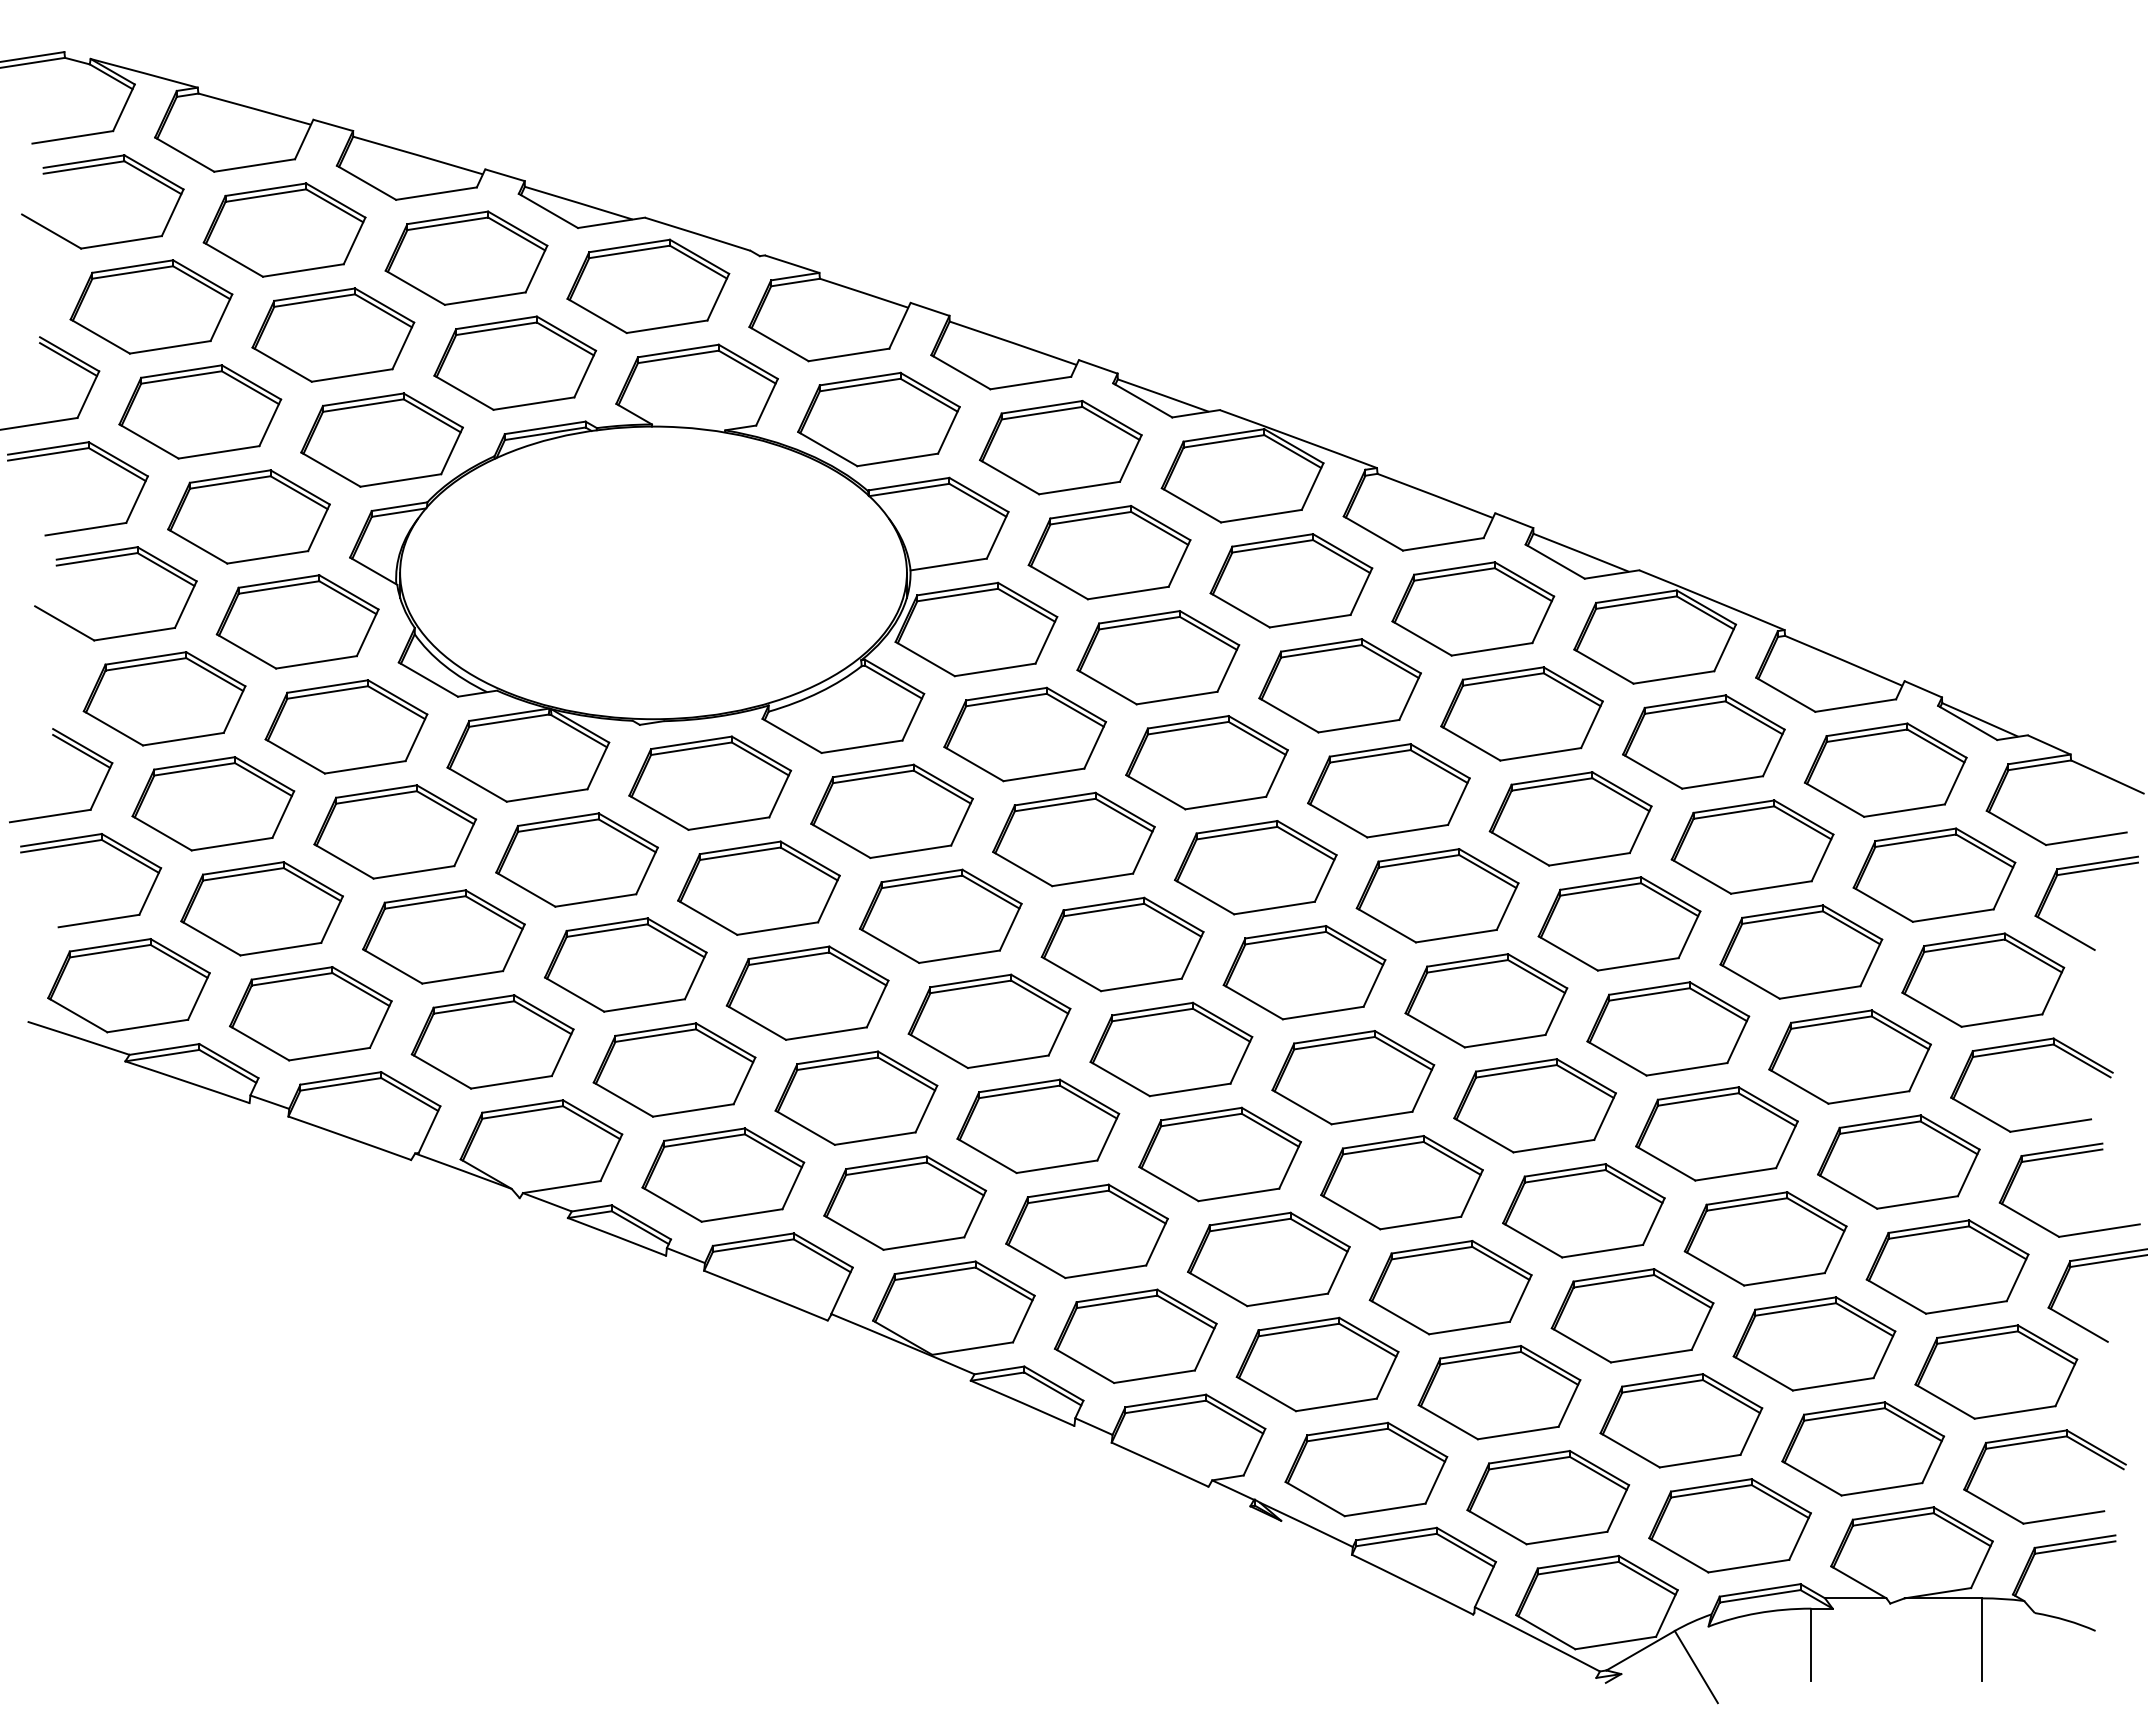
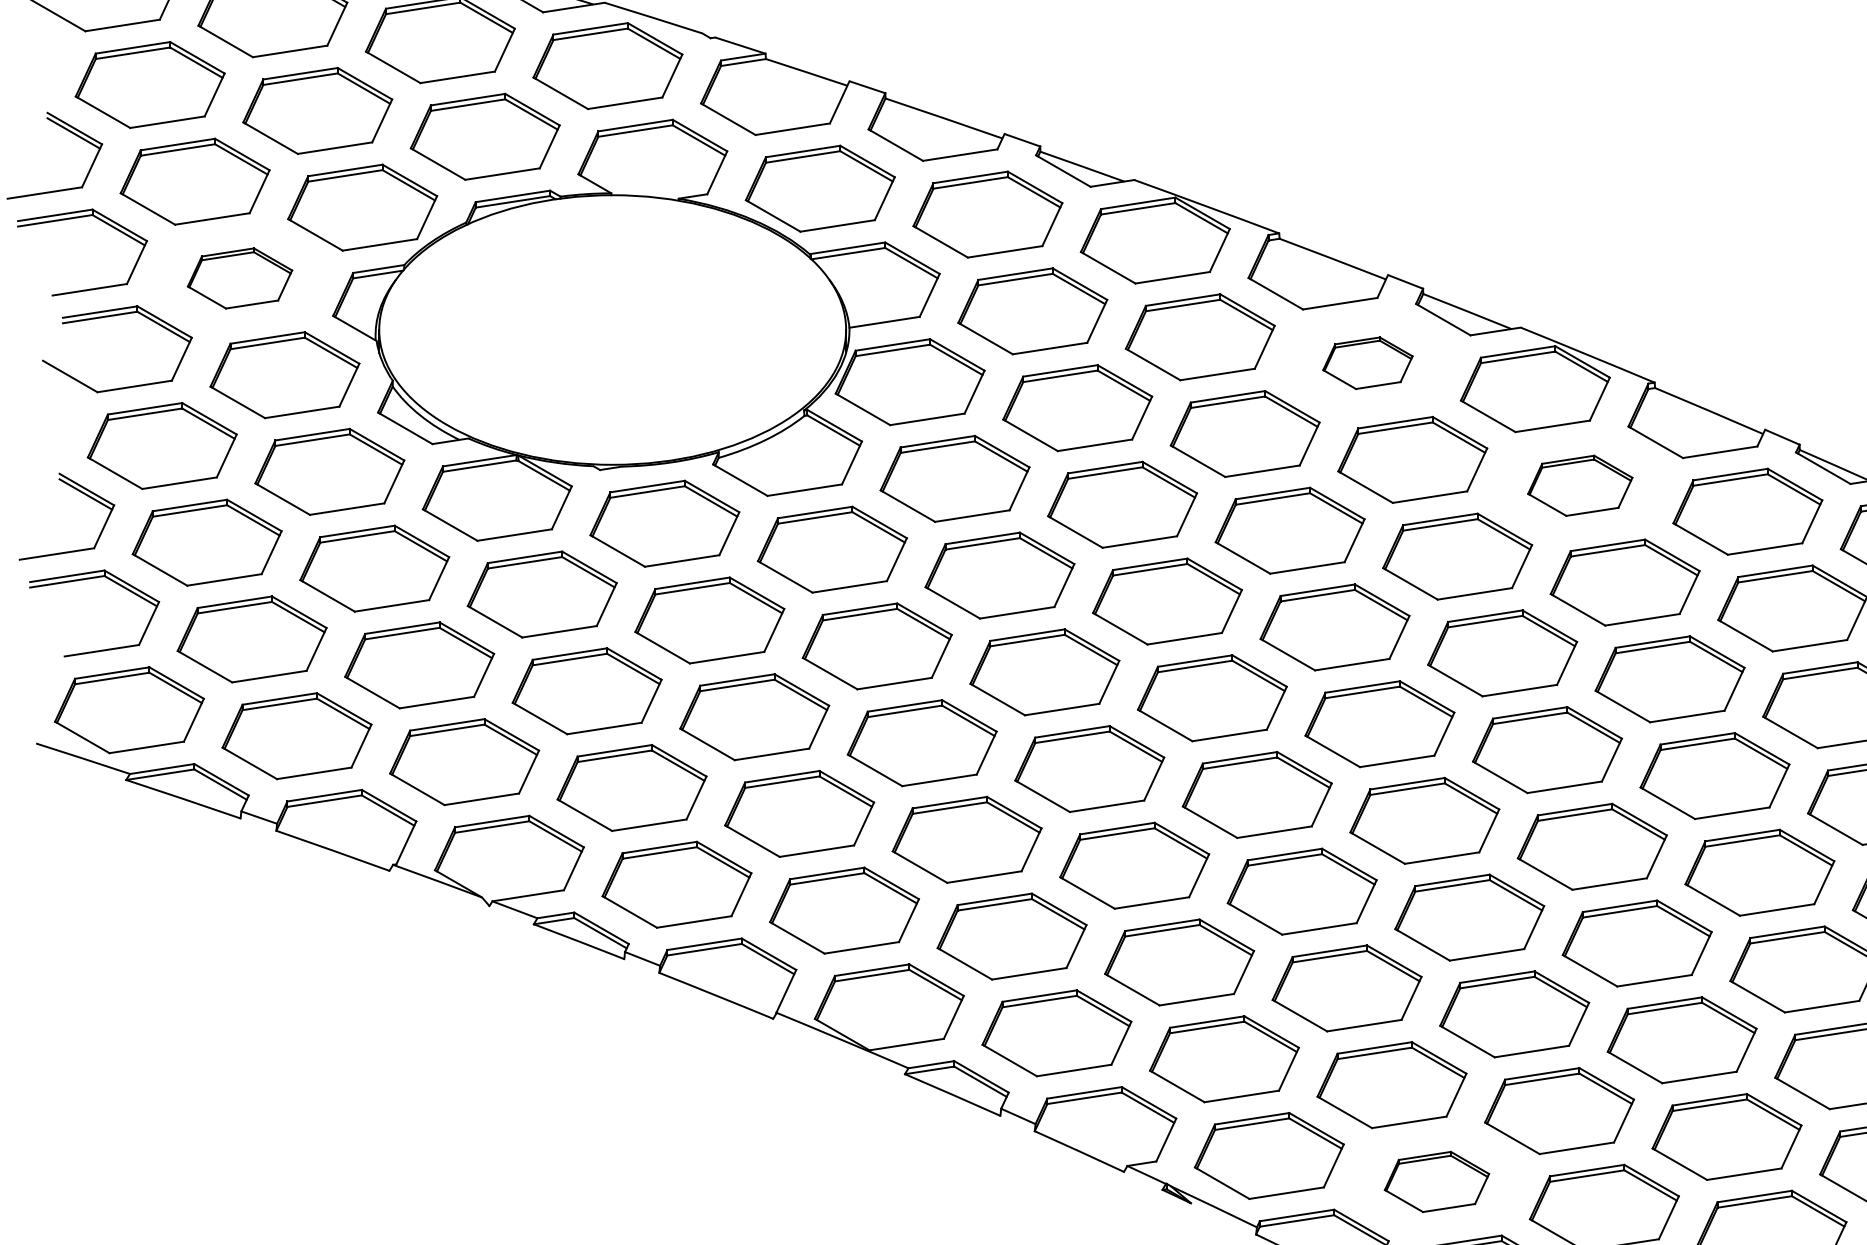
part: (248, 516) -> (239, 278), size x0.7
part: (1473, 608) -> (1368, 362), size x0.6
part: (1703, 741) -> (1579, 485), size x0.7
part: (1548, 1497) -> (1437, 1181), size x0.7

